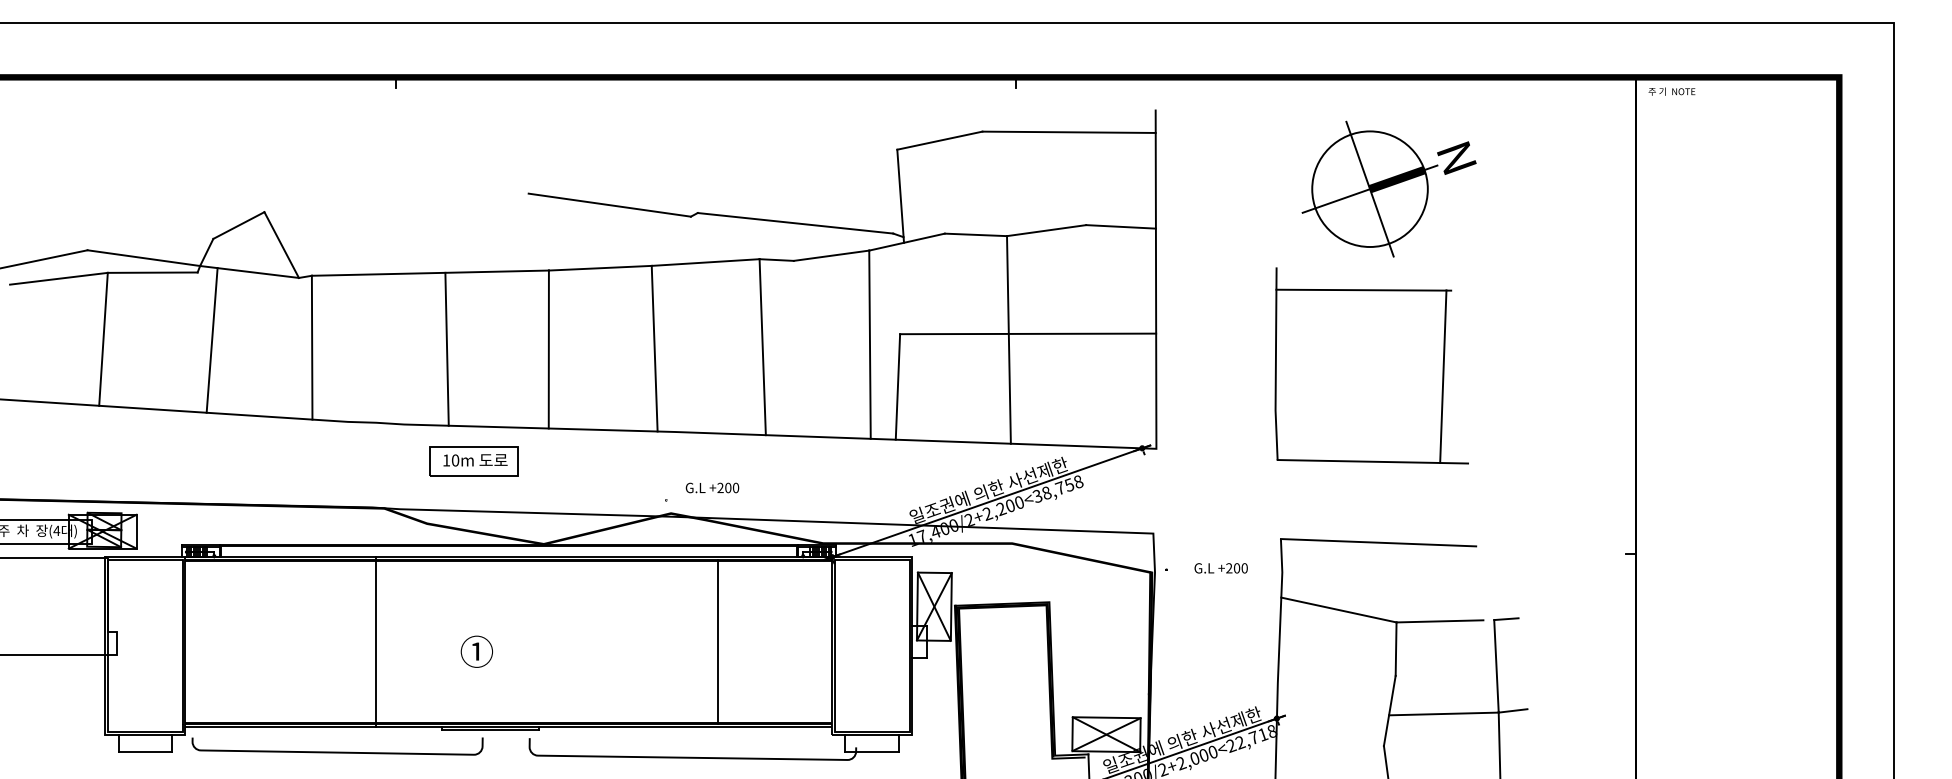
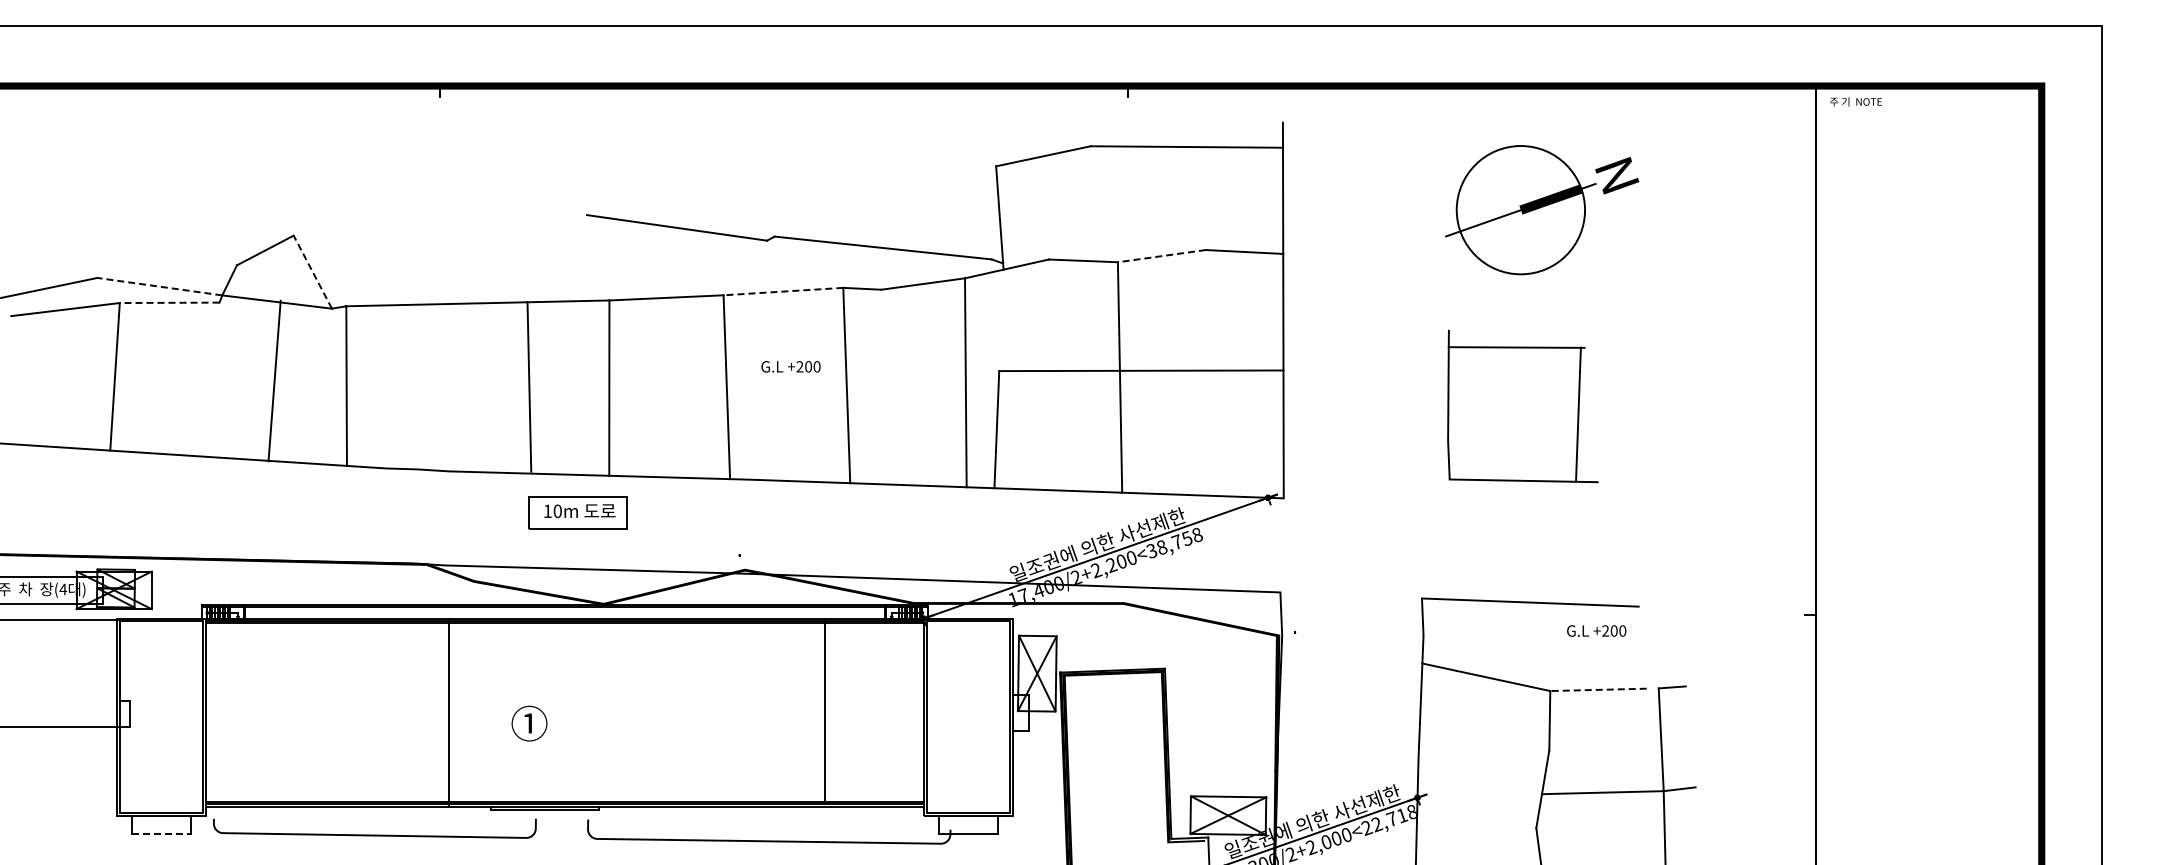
line: (1369, 188) -> (1520, 209), removed
line: (1046, 230) -> (1161, 256), solid -> dashed
line: (281, 244) -> (312, 271), solid -> dashed
line: (143, 257) -> (159, 286), solid -> dashed
line: (705, 262) -> (783, 291), solid -> dashed
line: (152, 272) -> (169, 302), solid -> dashed
line: (212, 339) -> (274, 380), moved
line: (447, 348) -> (529, 386), moved
part: (1371, 366) -> (1522, 406), size x0.7
part: (473, 461) -> (577, 512), moved
text: (712, 487) -> (790, 366), moved
text: (1221, 567) -> (1596, 630), moved
line: (1439, 621) -> (1598, 689), solid -> dashed
line: (376, 641) -> (448, 712), moved
line: (717, 641) -> (824, 712), moved
line: (145, 751) -> (161, 834), solid -> dashed

